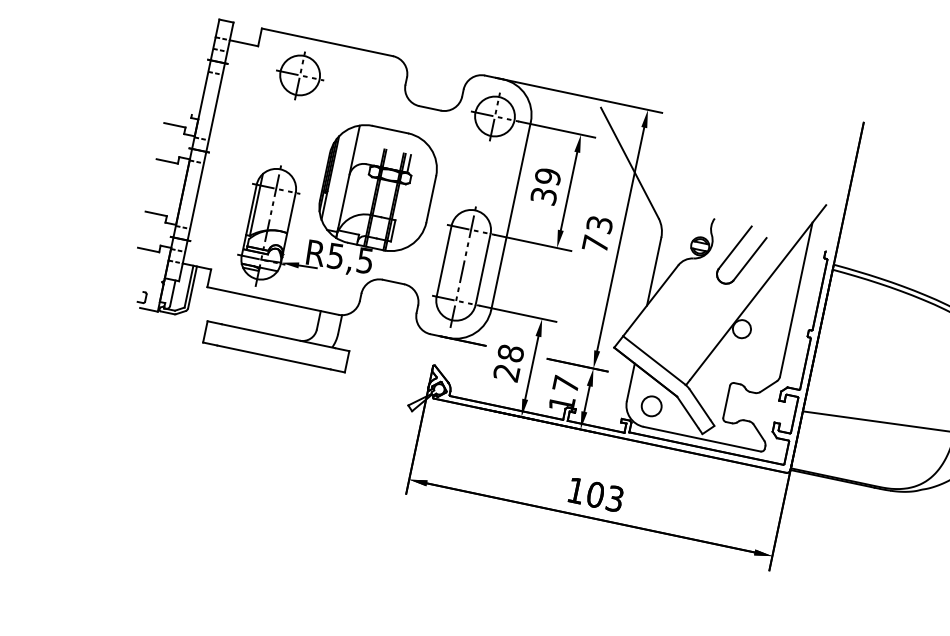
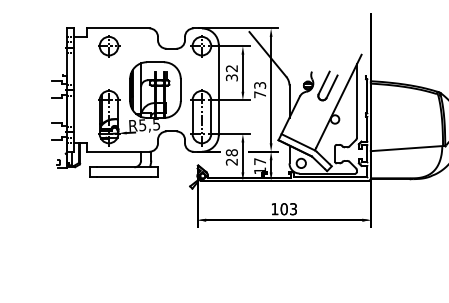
text: (547, 176) -> (231, 68), 39 -> 32

